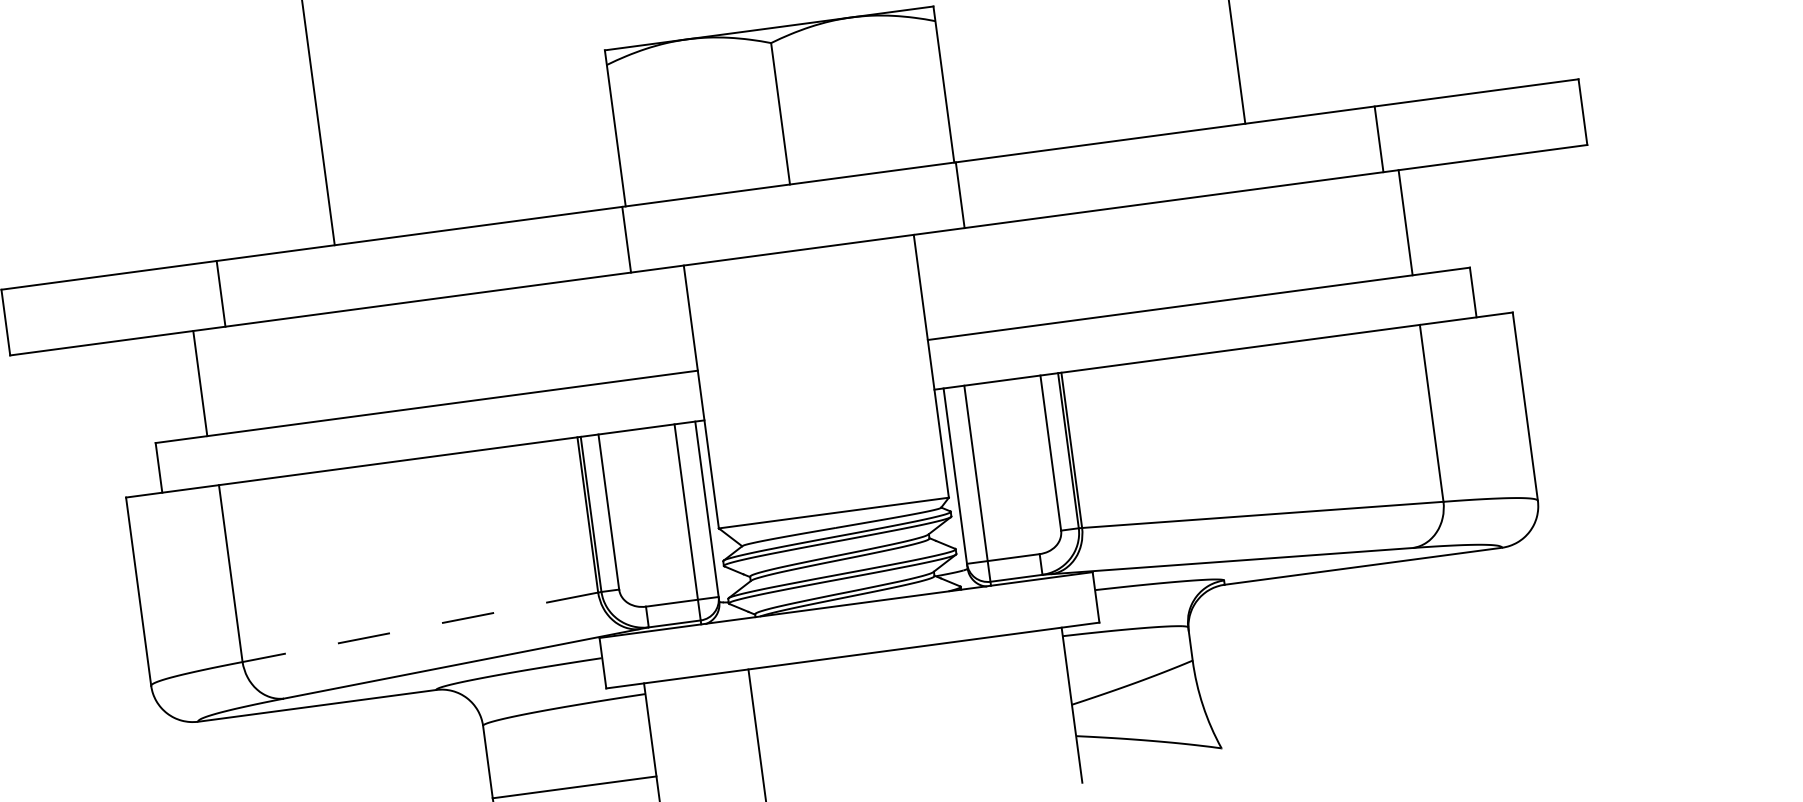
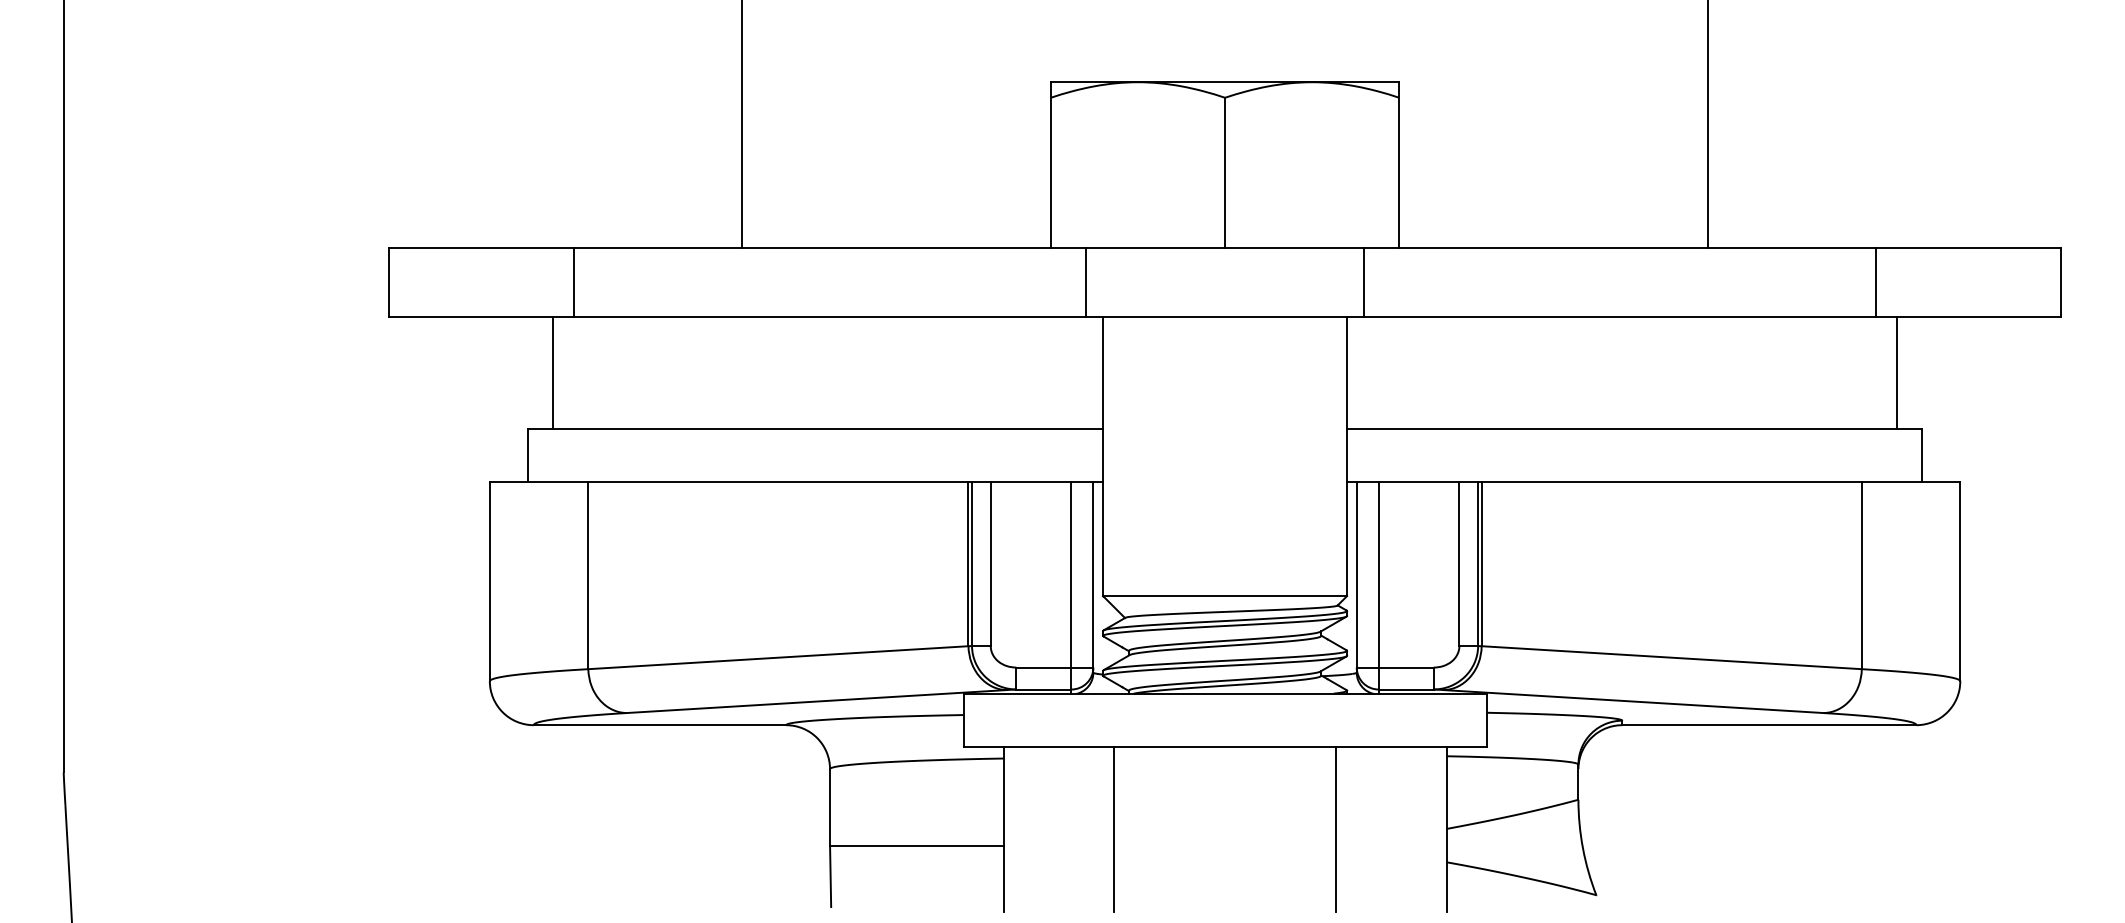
line: (1379, 139) -> (1876, 282), moved
line: (959, 195) -> (1363, 282), moved
line: (1405, 222) -> (1897, 372), moved
line: (626, 239) -> (1086, 282), moved
line: (221, 293) -> (574, 282), moved
line: (200, 382) -> (553, 372), moved
line: (419, 627) -> (777, 657), dashed -> solid
line: (967, 719) -> (1335, 829), added

